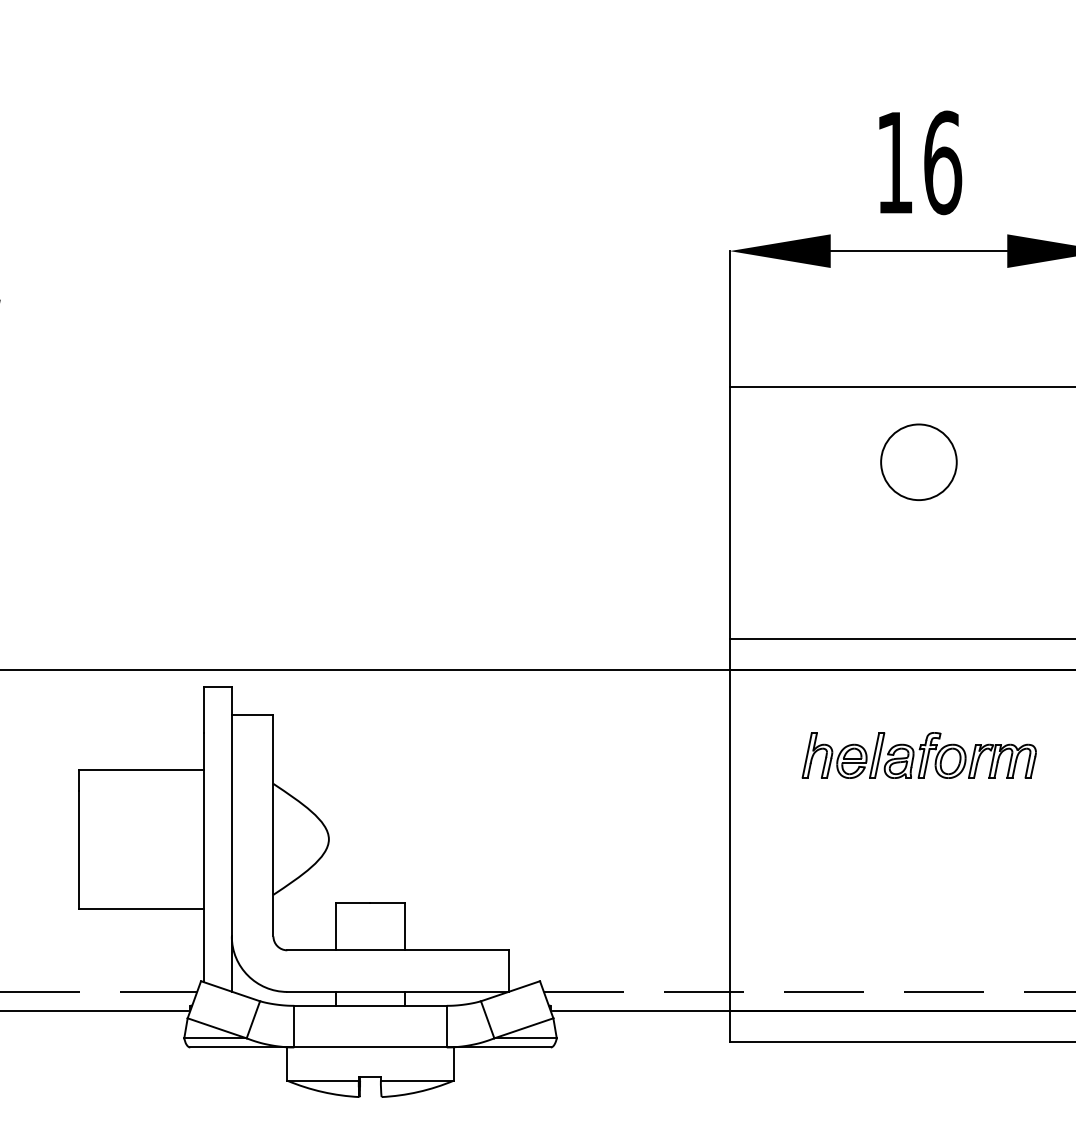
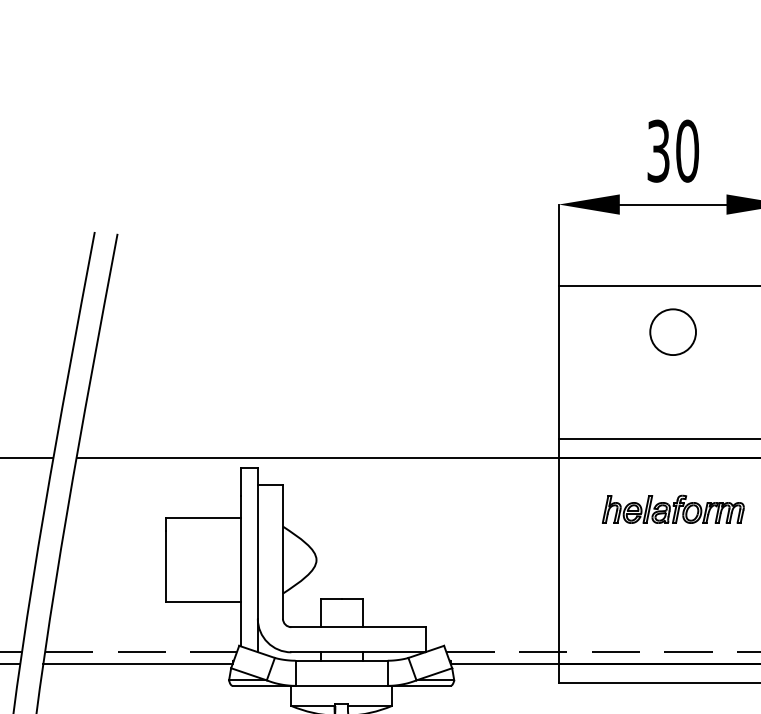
text: (919, 161) -> (673, 150), 16 -> 30

